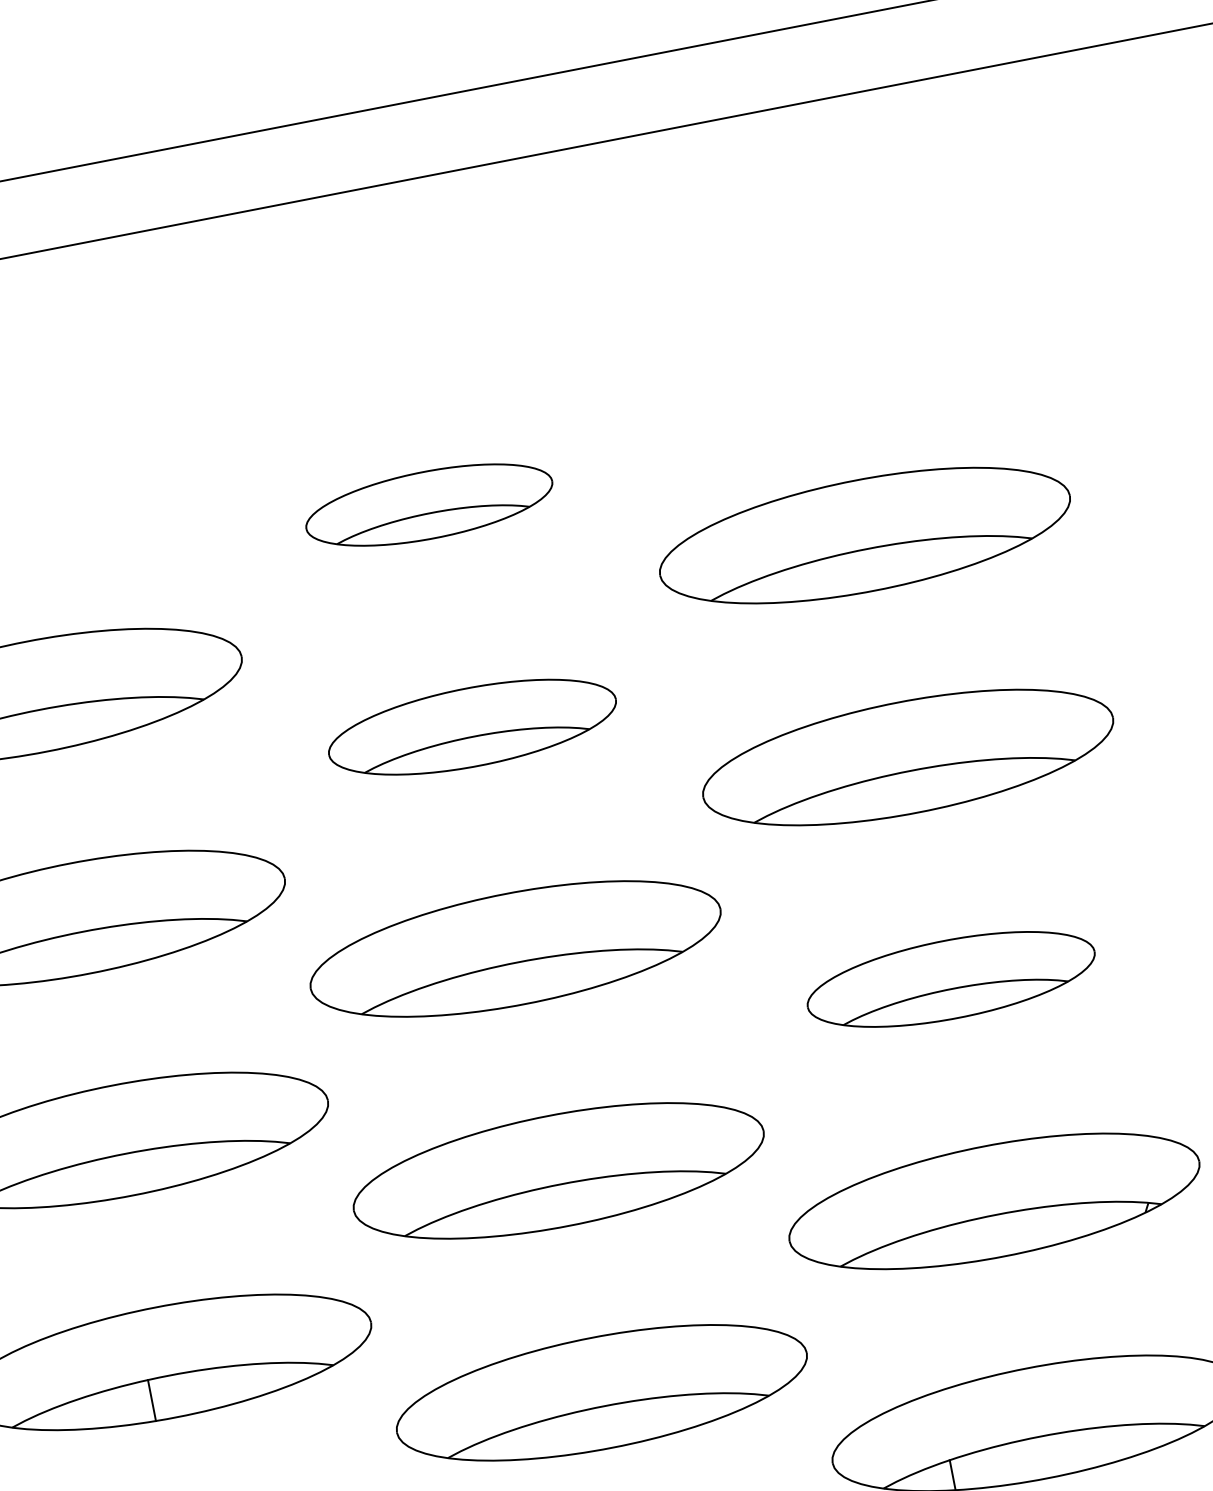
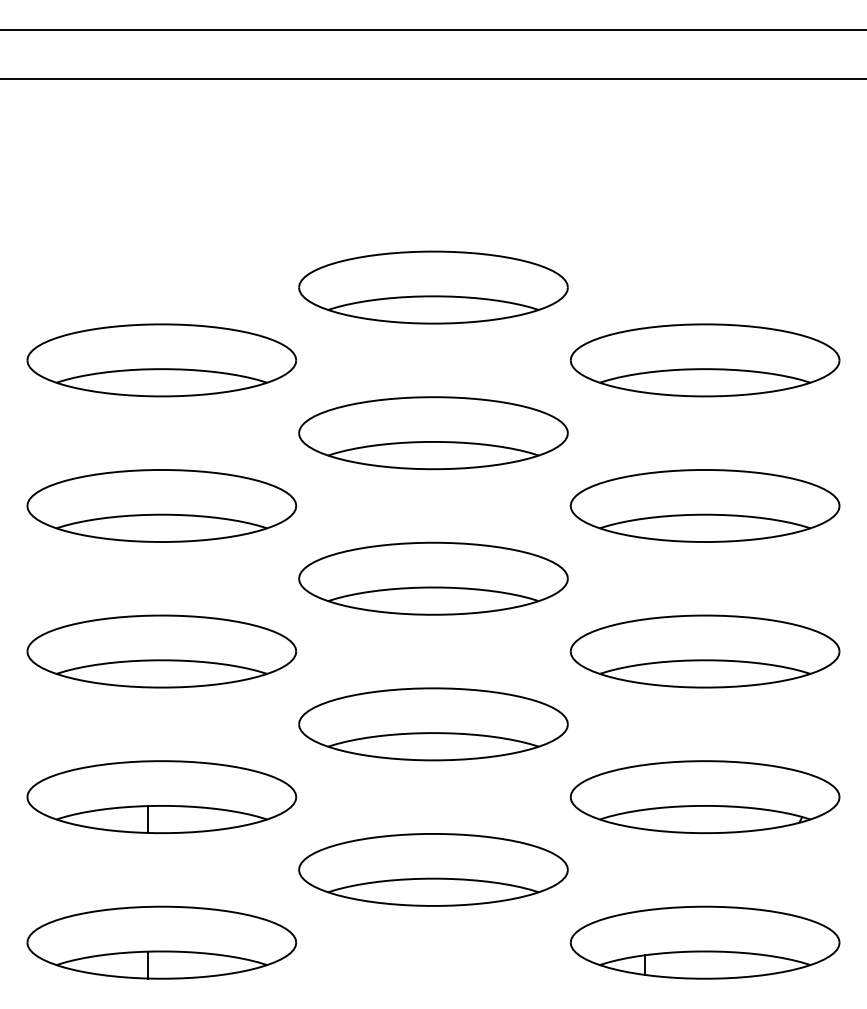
part: (429, 504) -> (433, 287), size x1.67
part: (472, 727) -> (433, 433), size x1.43
part: (950, 979) -> (704, 651), size x1.43

